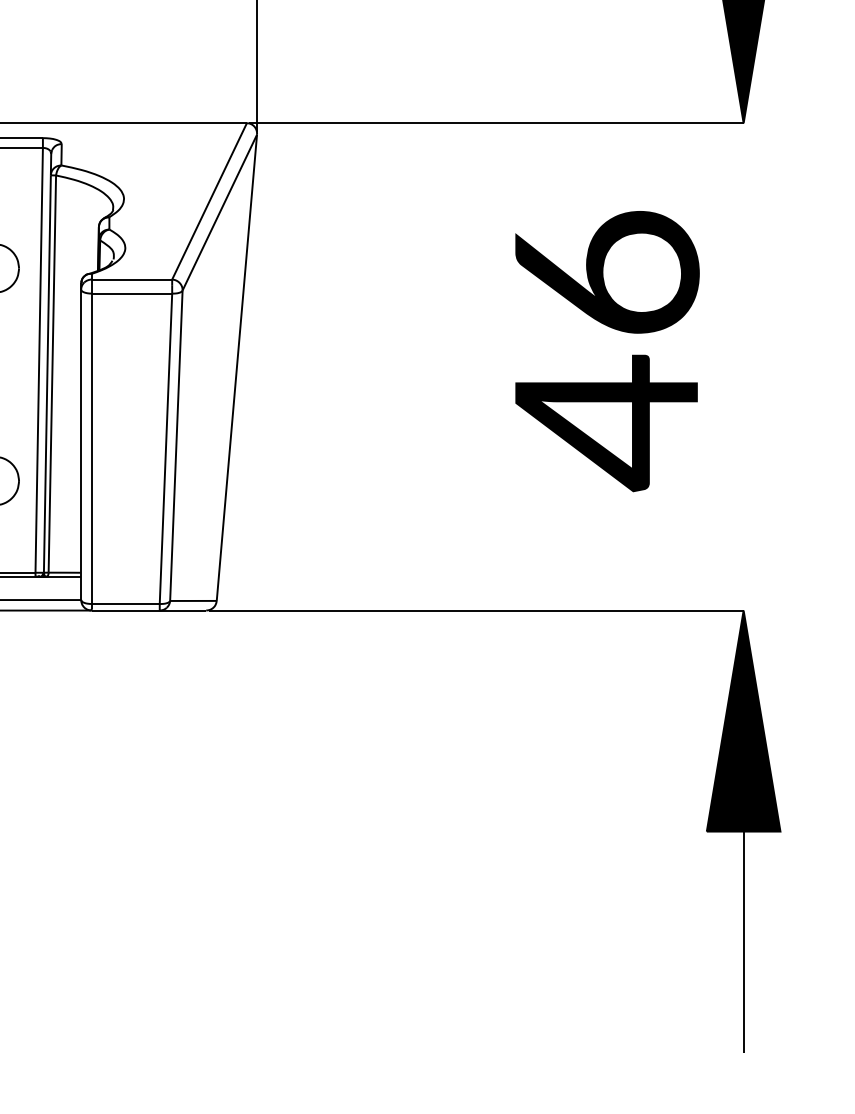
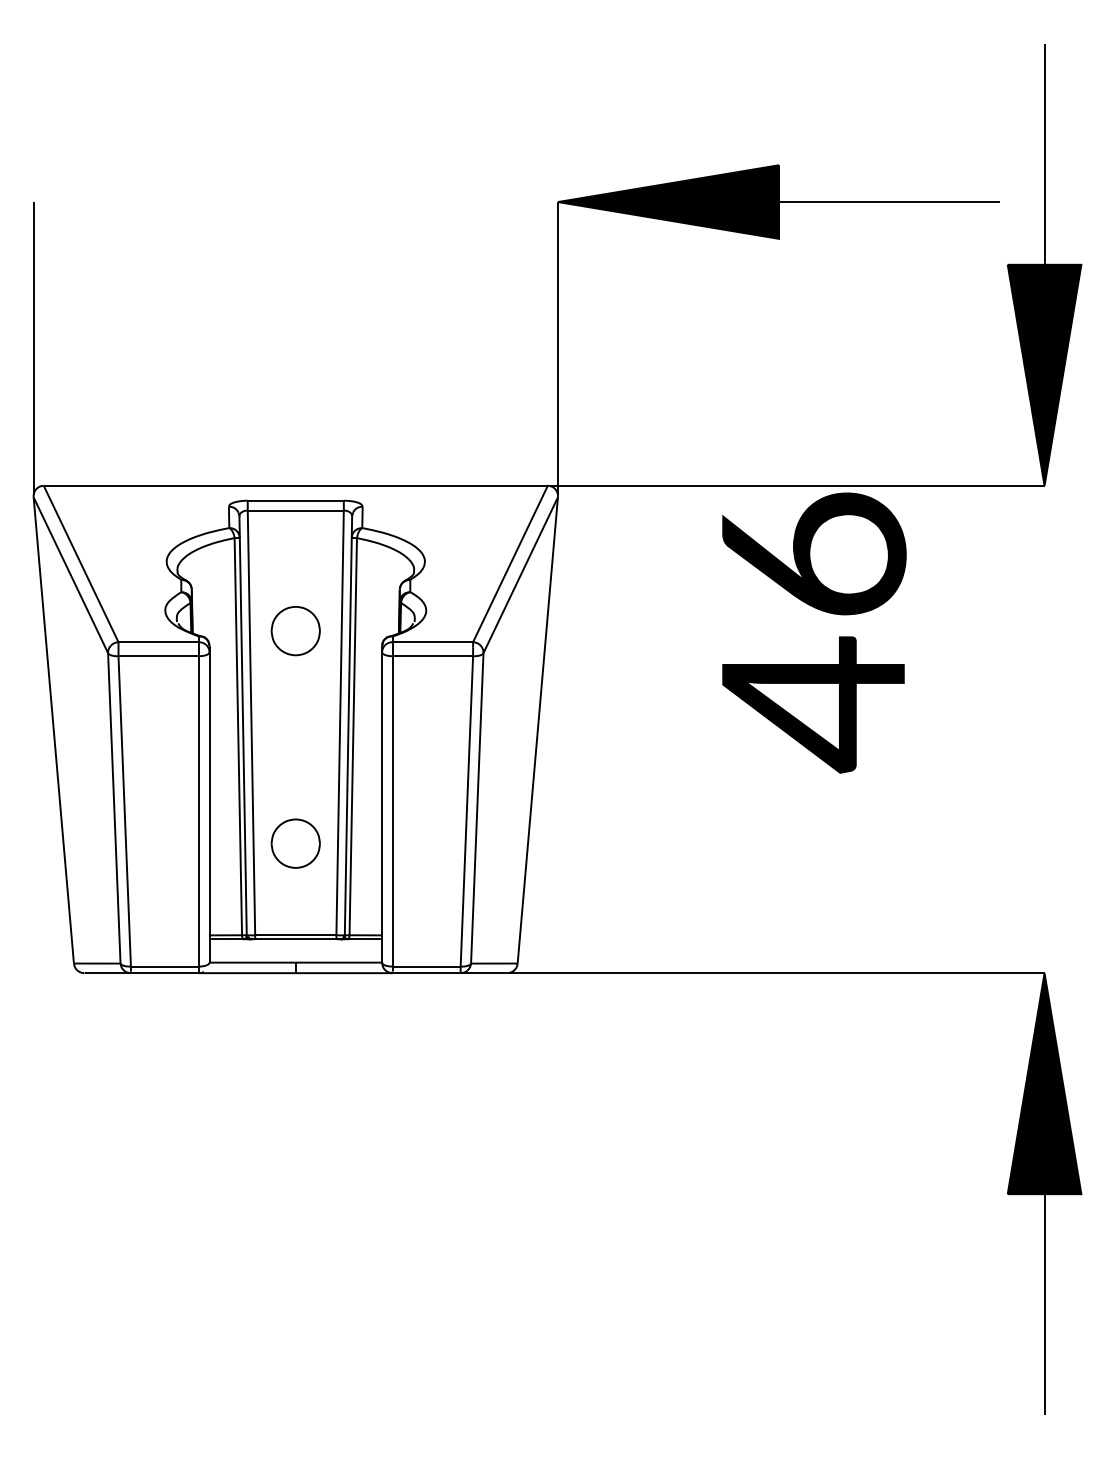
text: (607, 350) -> (814, 632), moved

